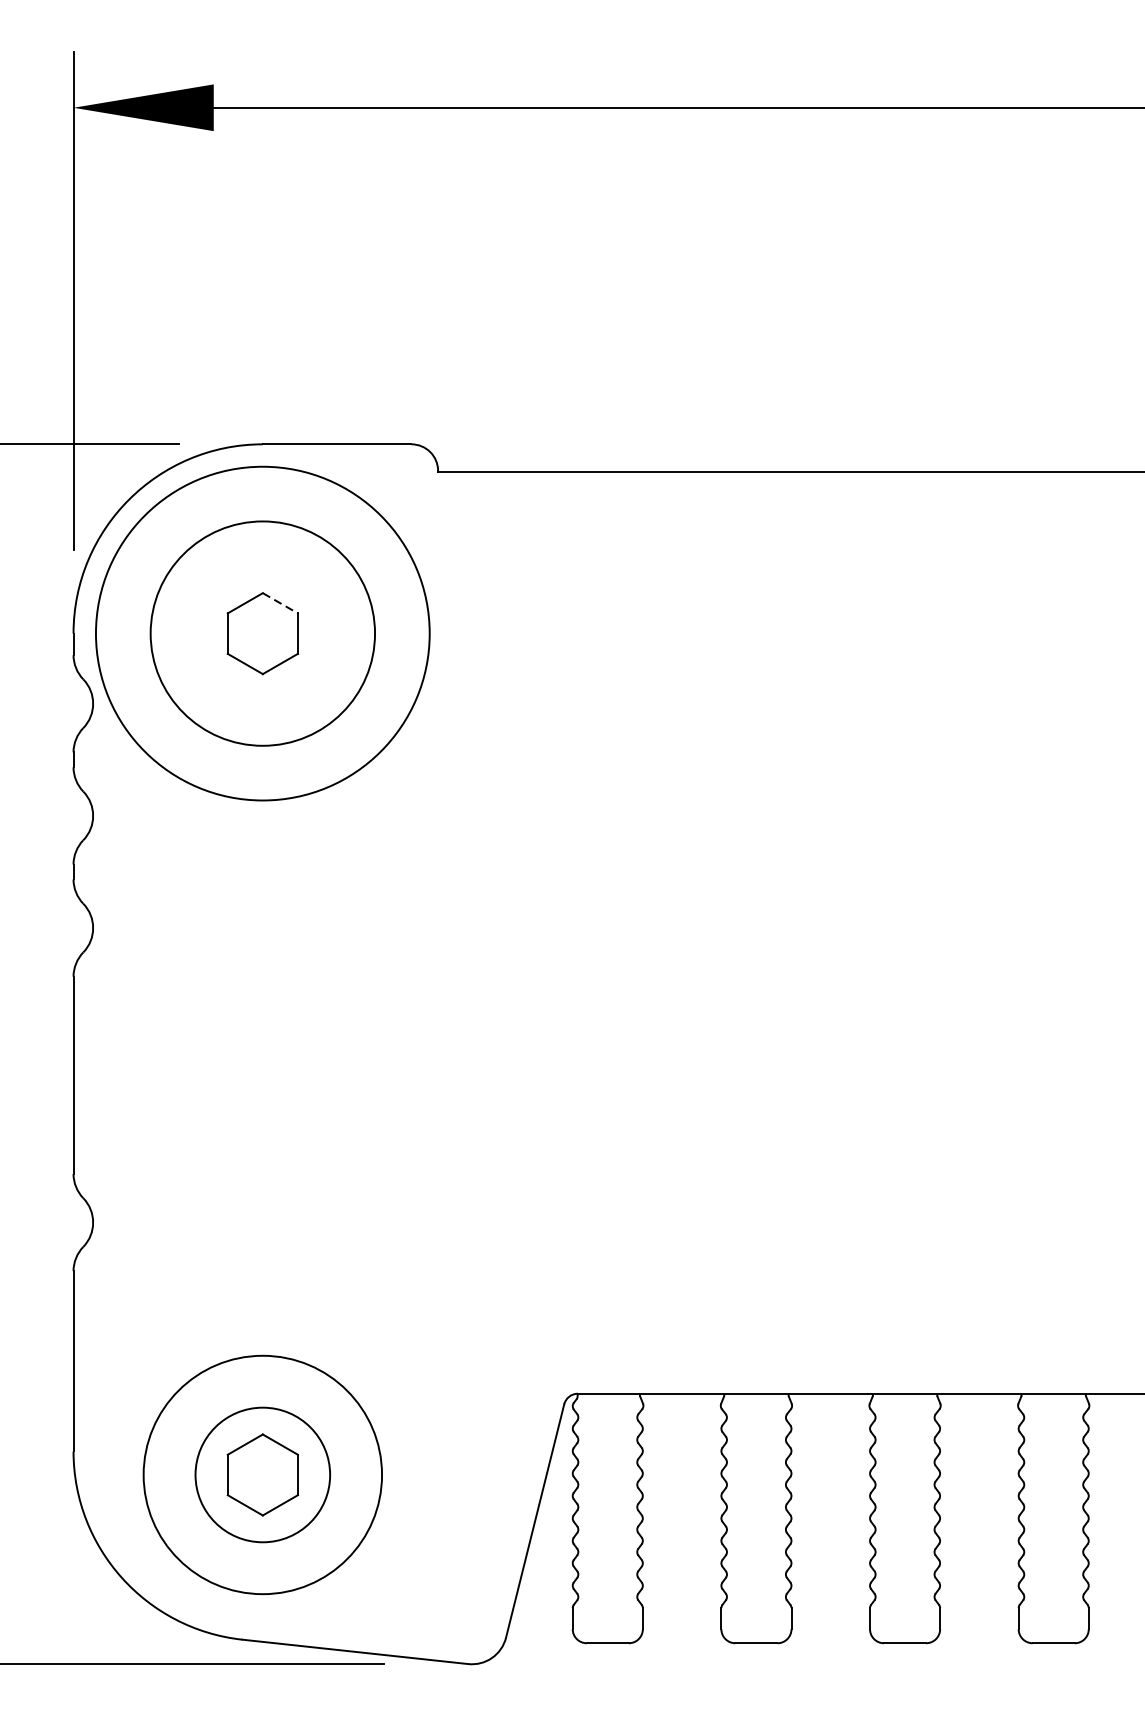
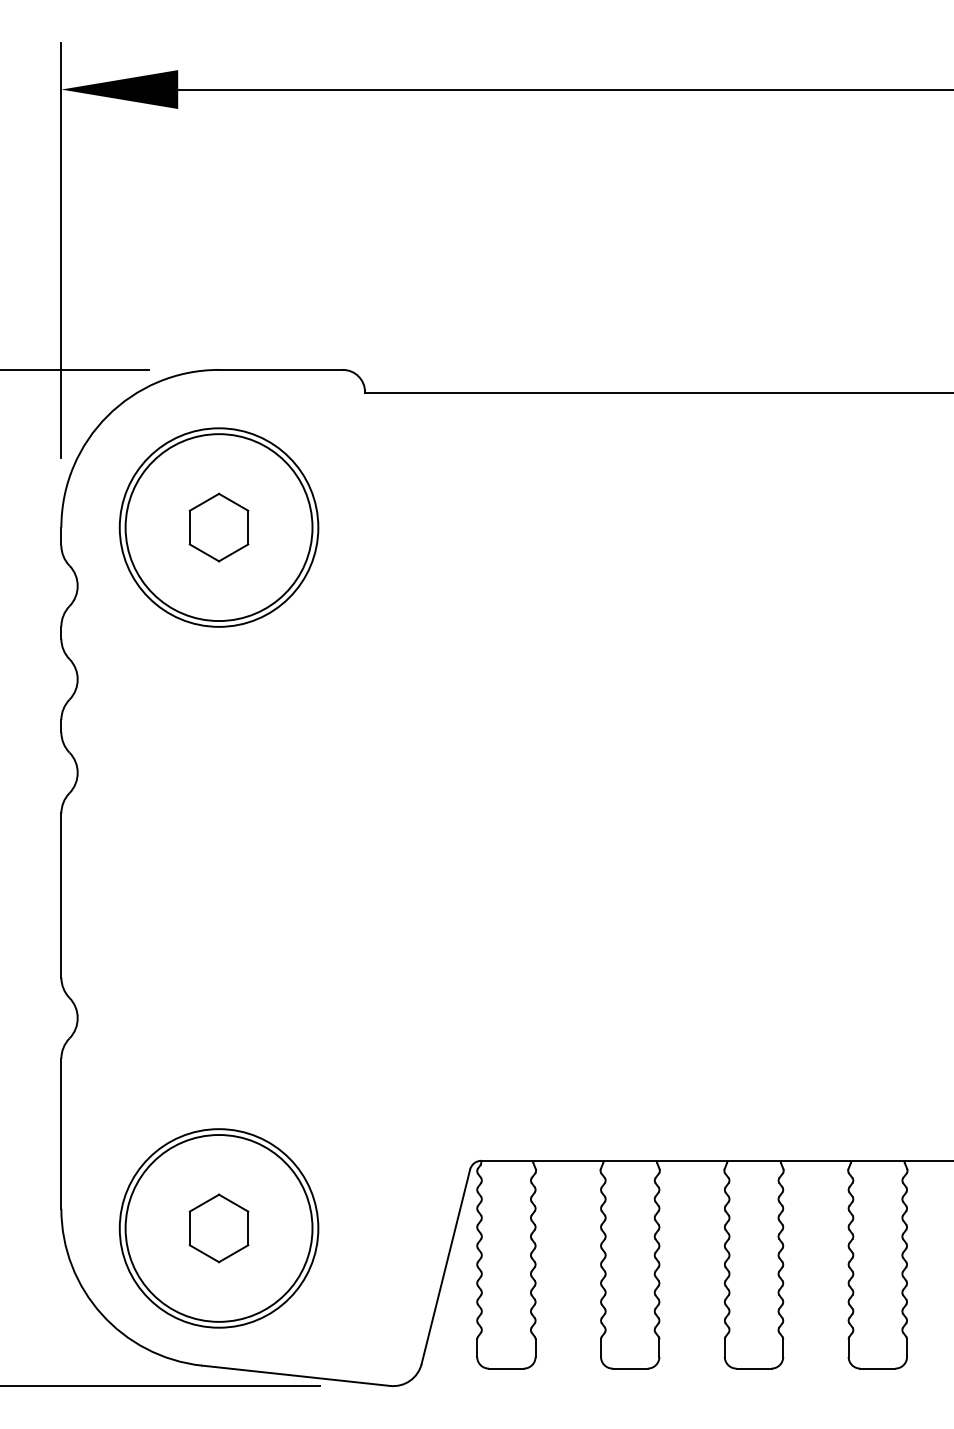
line: (280, 603) -> (233, 502), dashed -> solid
circle: (262, 633) -> (218, 527), size x0.71
circle: (262, 1473) -> (218, 1227), size x1.67

